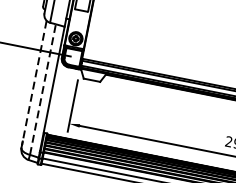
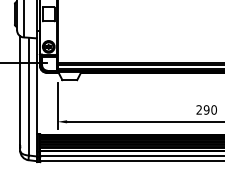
line: (34, 82) -> (20, 91), dashed -> solid
line: (42, 89) -> (28, 96), dashed -> solid

